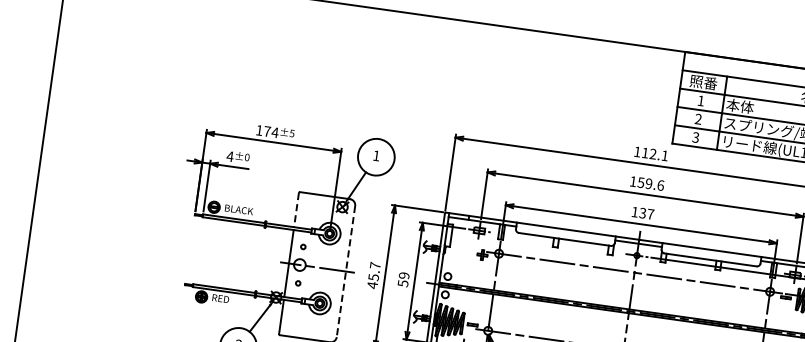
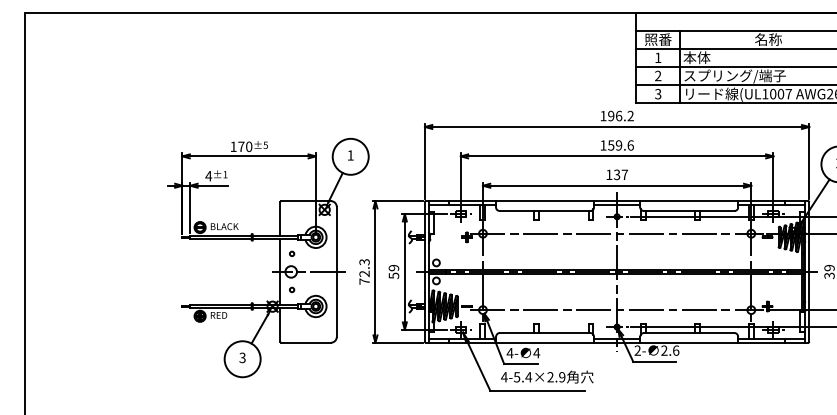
text: (274, 132) -> (248, 146), 174 -> 170
text: (654, 153) -> (620, 115), 112.1 -> 196.2
text: (247, 157) -> (225, 174), ±0 -> ±1
line: (296, 210) -> (280, 219), dashed -> solid
line: (345, 271) -> (336, 271), dashed -> solid
text: (373, 276) -> (364, 272), 45.7 -> 72.3

